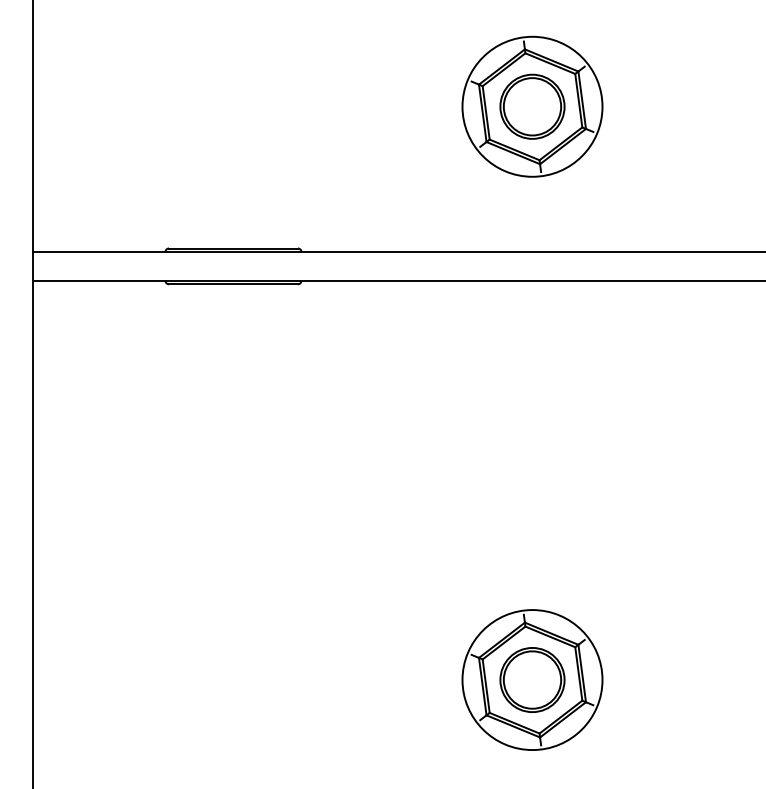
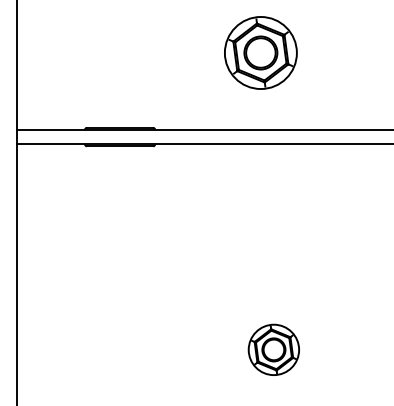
part: (531, 105) -> (260, 52), moved
part: (531, 679) -> (273, 349), size x0.7

